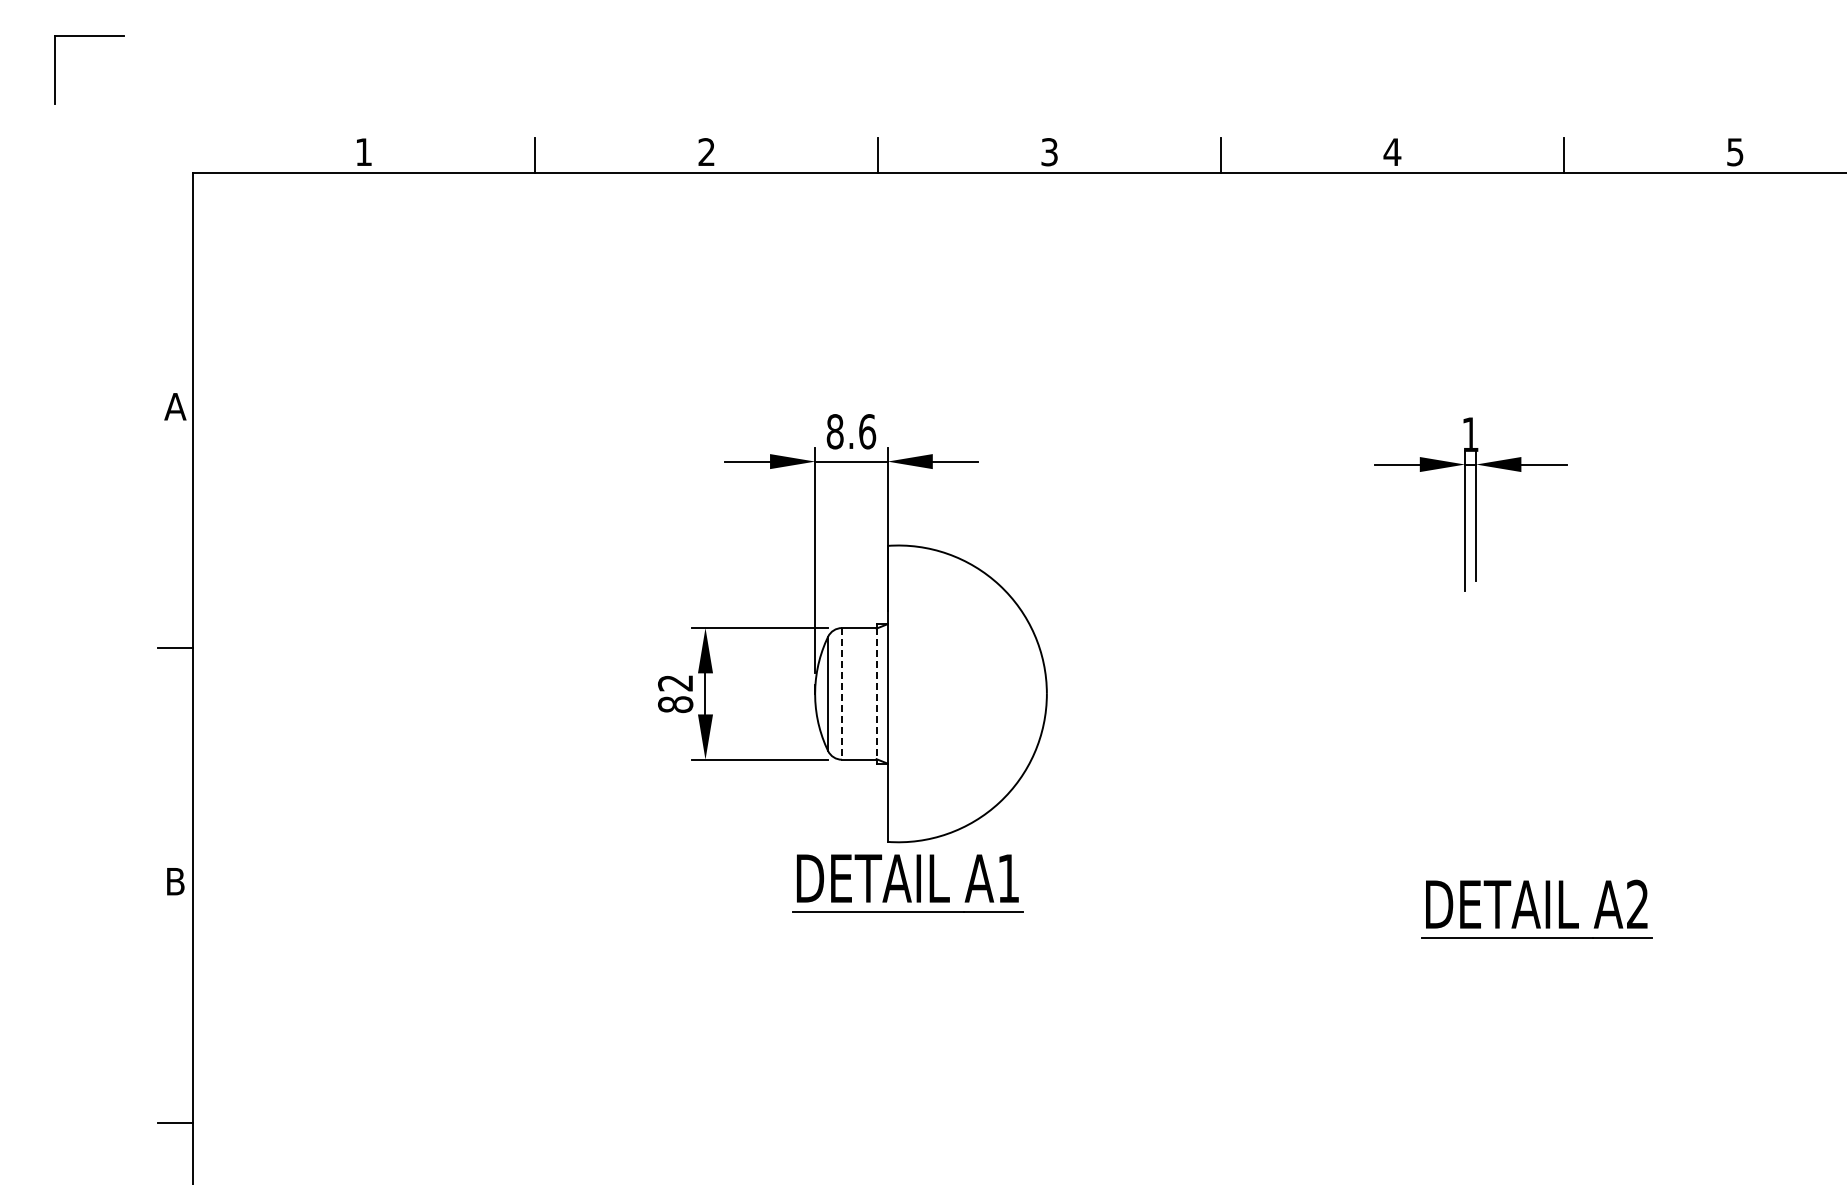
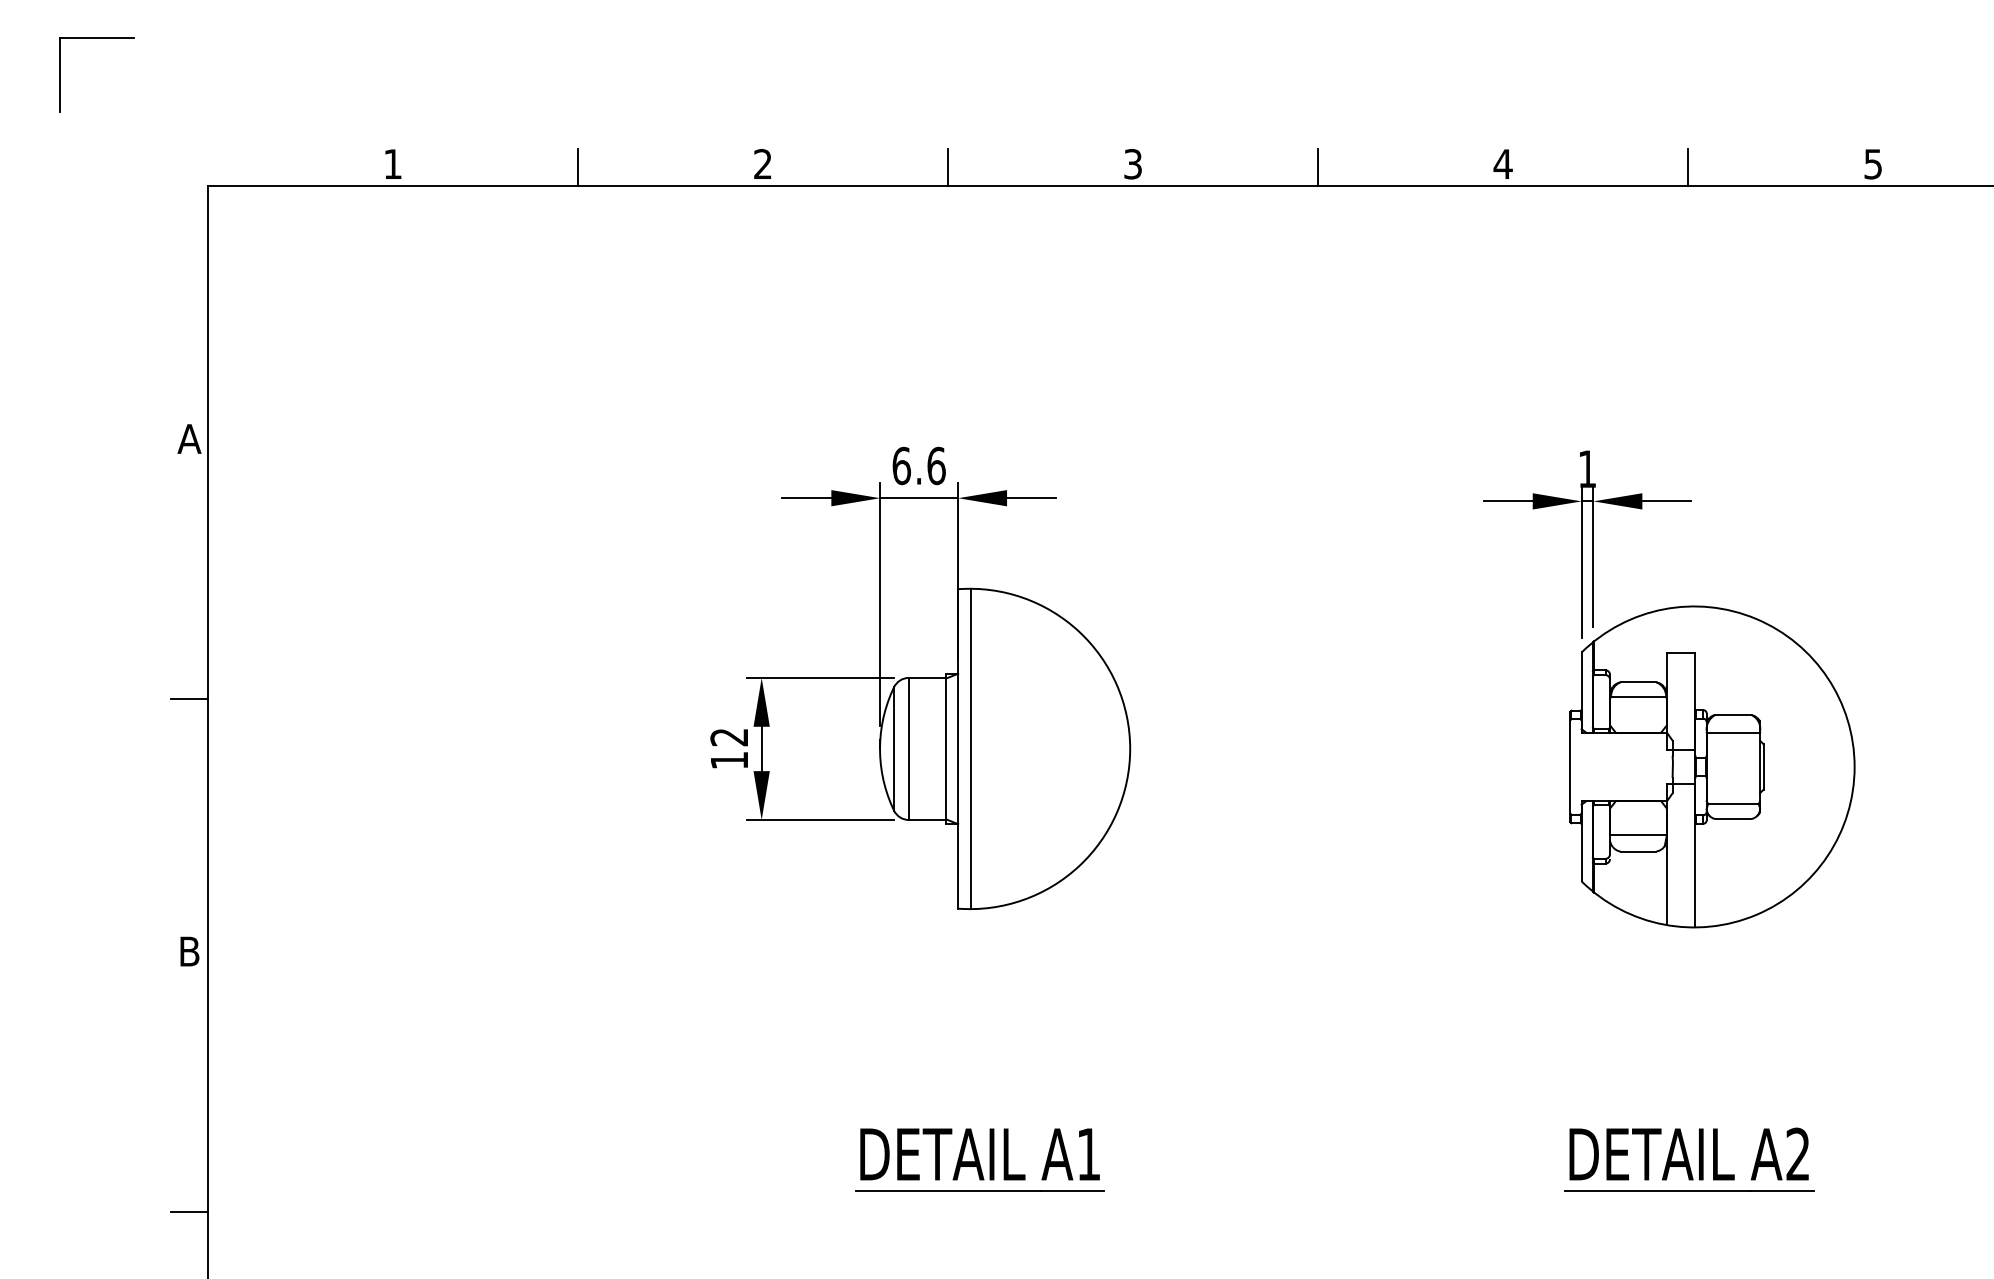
text: (834, 431) -> (900, 465), 8.6 -> 6.6
line: (841, 693) -> (908, 748), dashed -> solid
line: (876, 693) -> (946, 748), dashed -> solid
line: (899, 693) -> (971, 748), added
text: (675, 704) -> (729, 760), 82 -> 12
part: (1585, 710) -> (1711, 766), added
part: (907, 883) -> (979, 1159), moved
part: (1536, 908) -> (1688, 1158), moved

